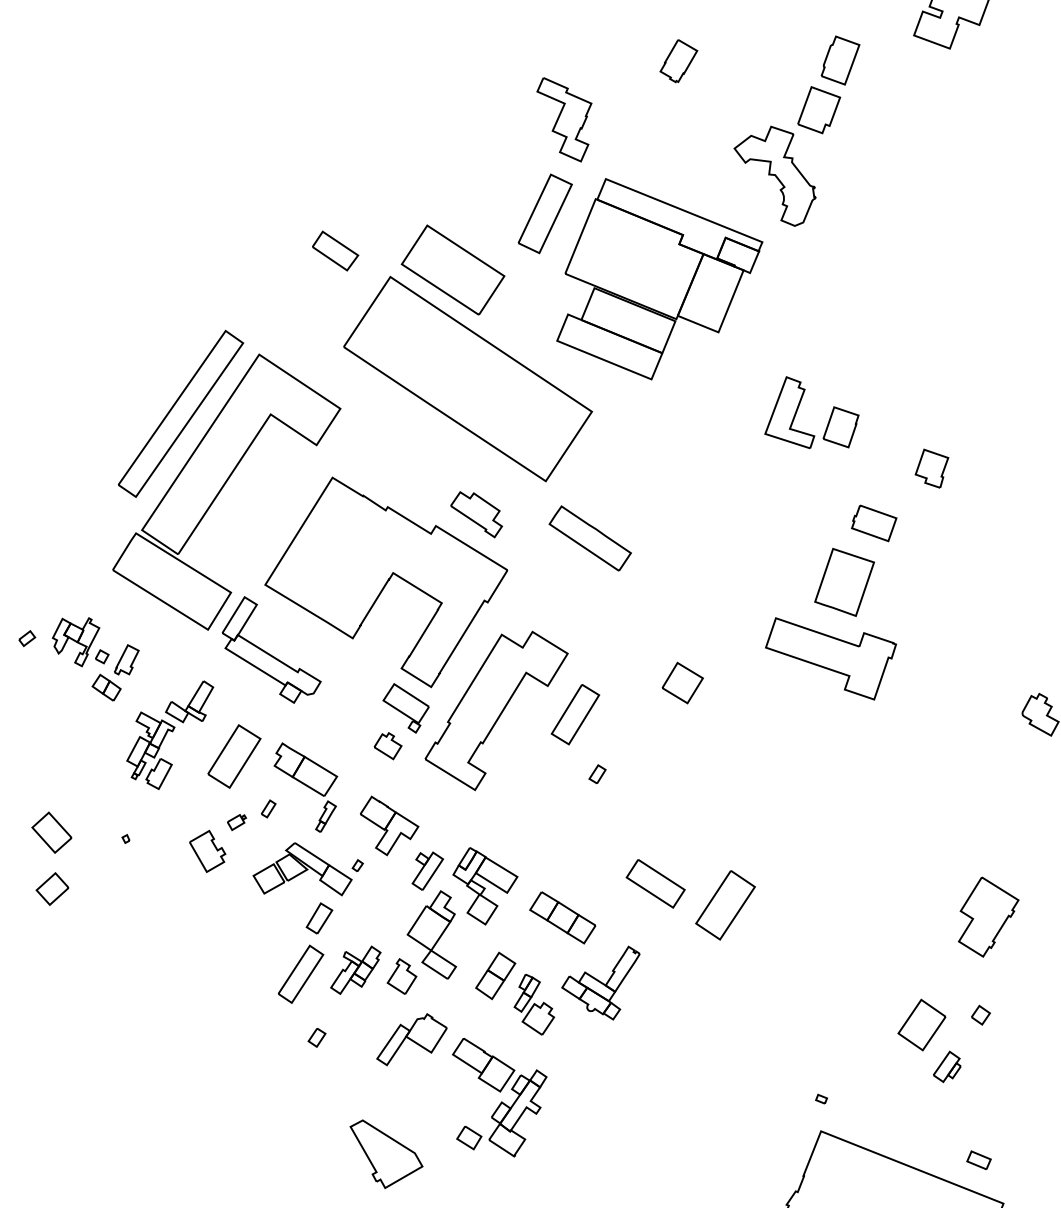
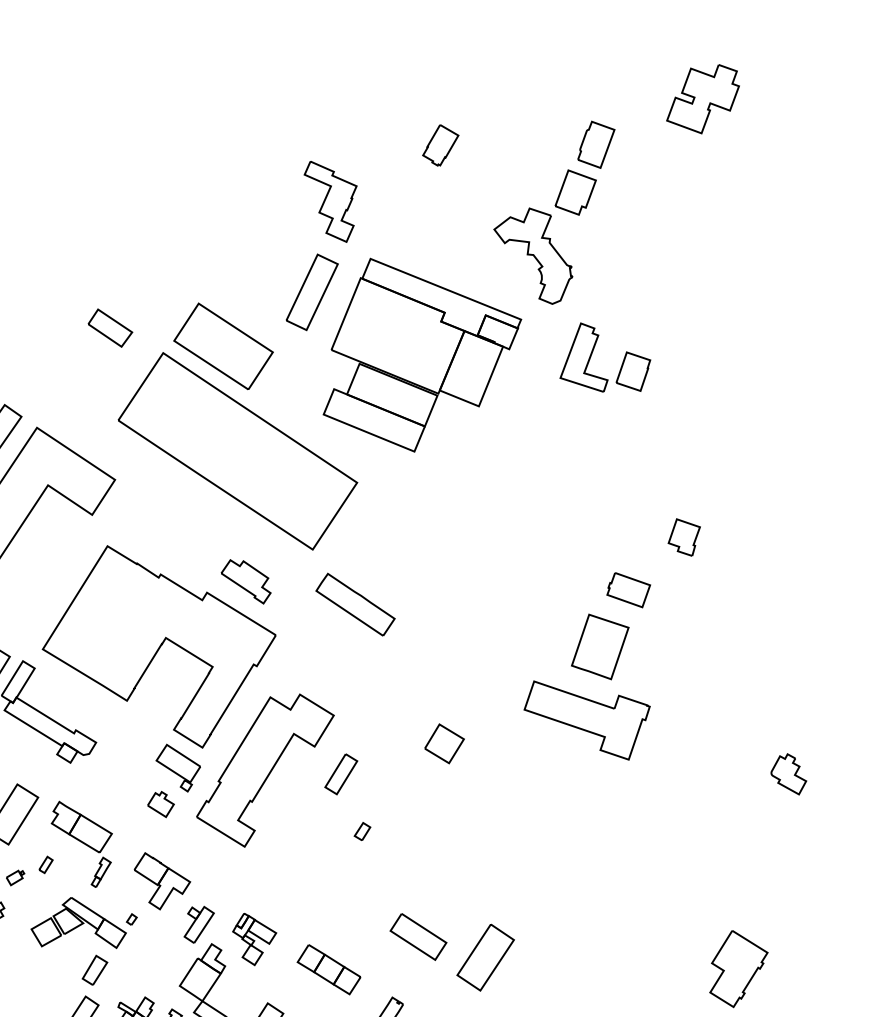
part: (798, 409) -> (592, 354), moved
part: (575, 714) -> (341, 774), size x0.7
part: (485, 886) -> (254, 939), size x0.7

